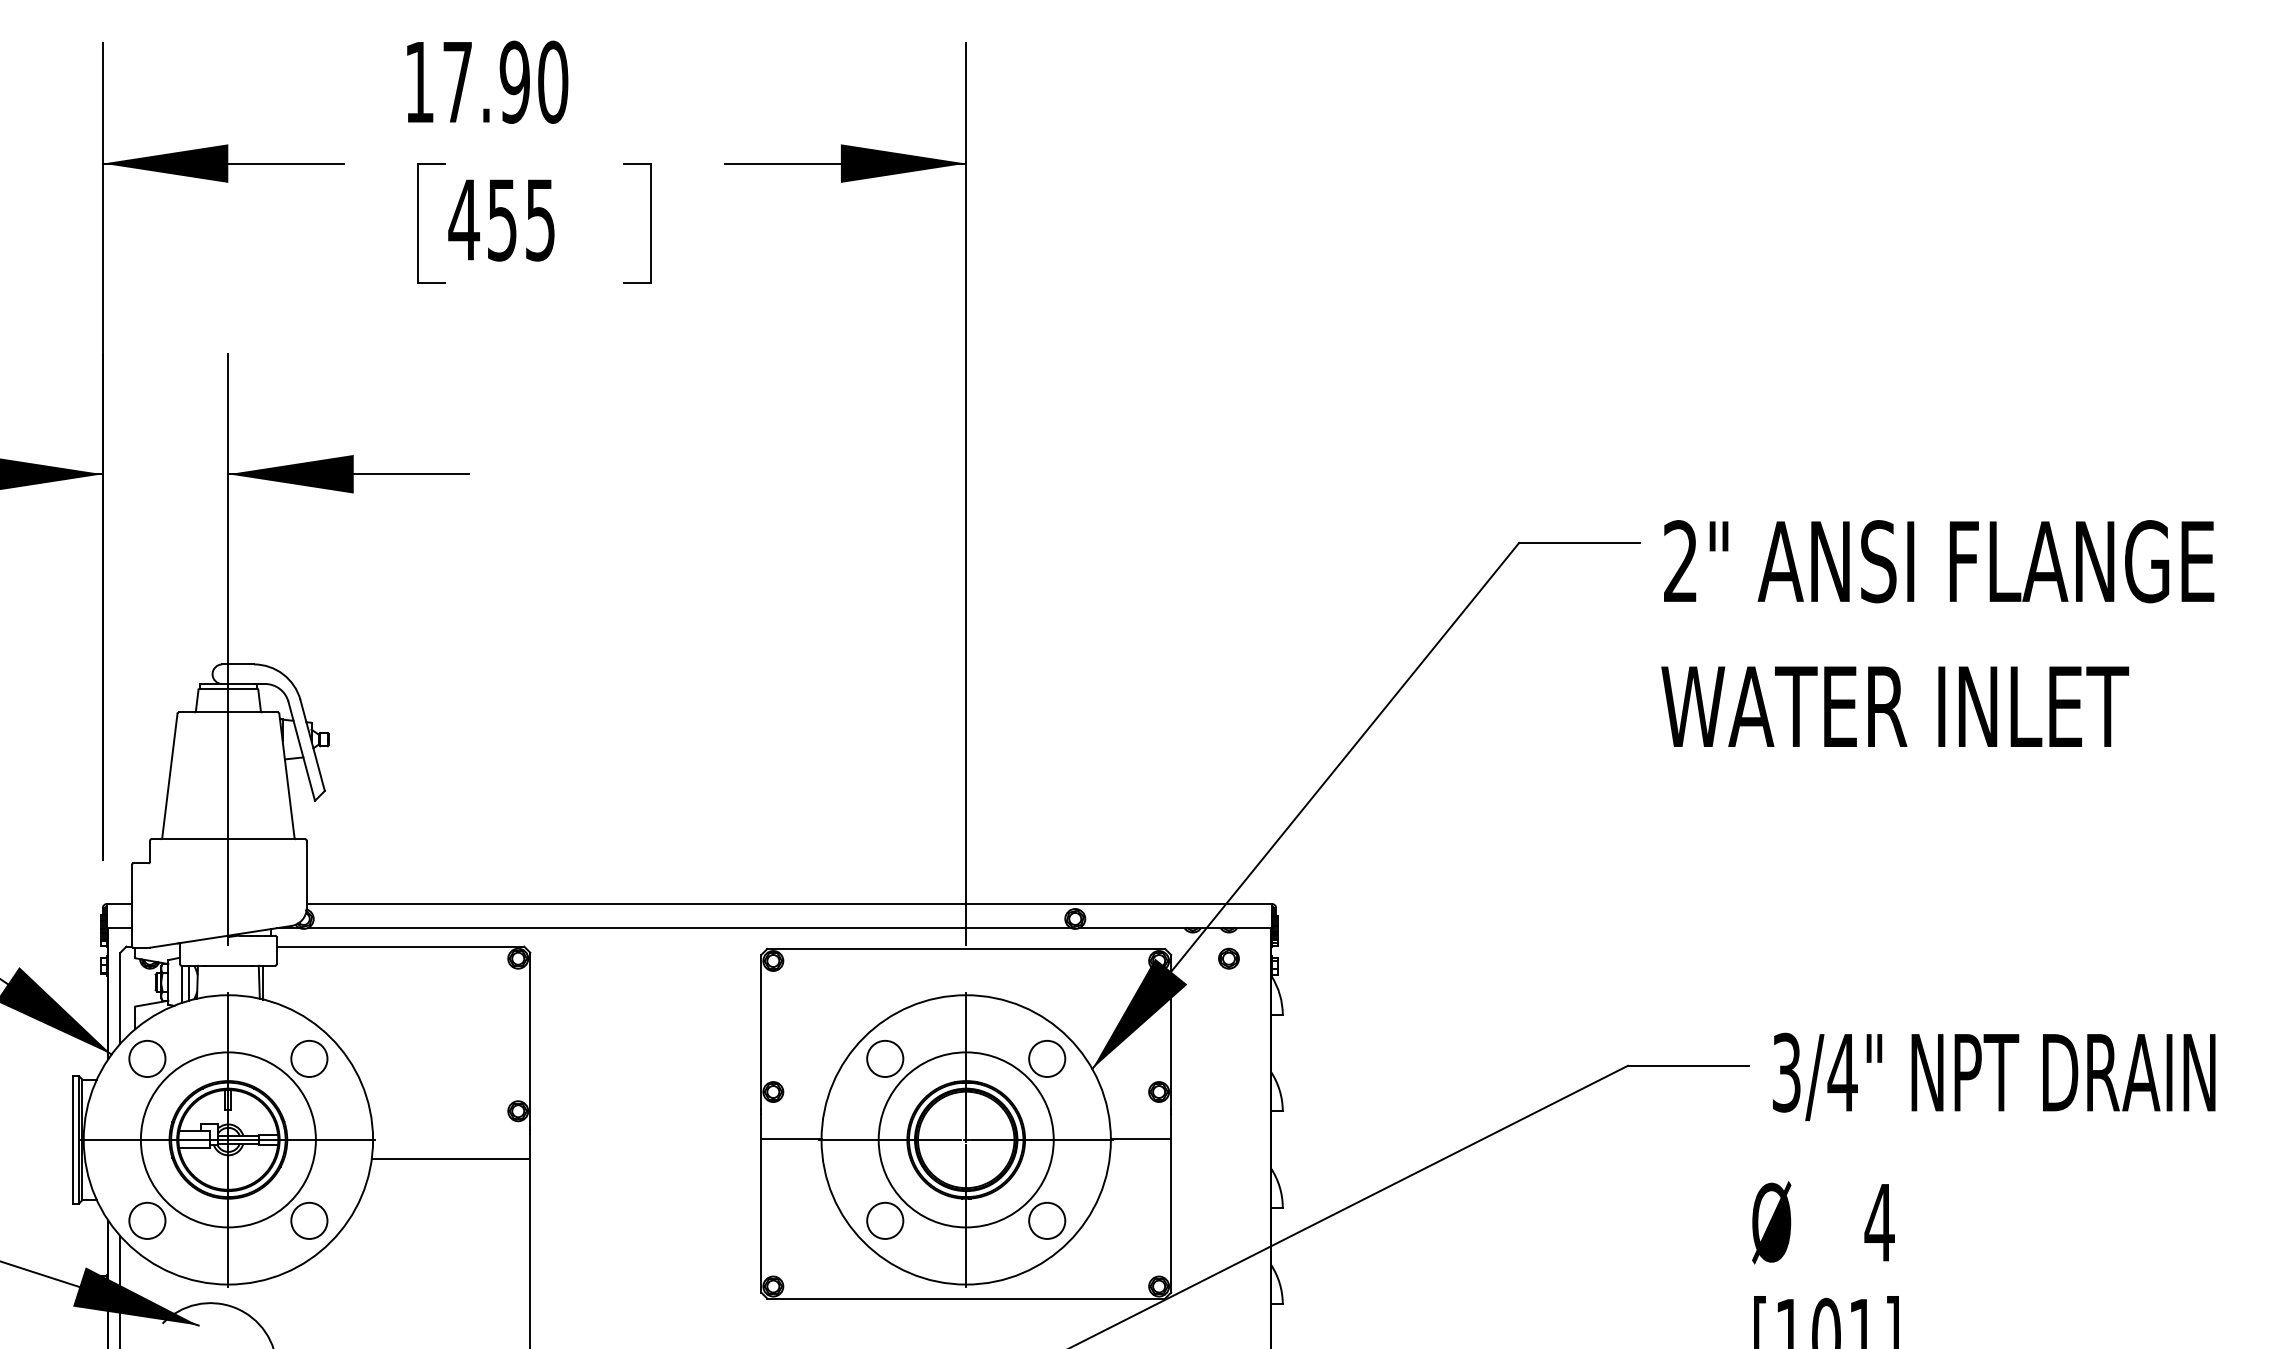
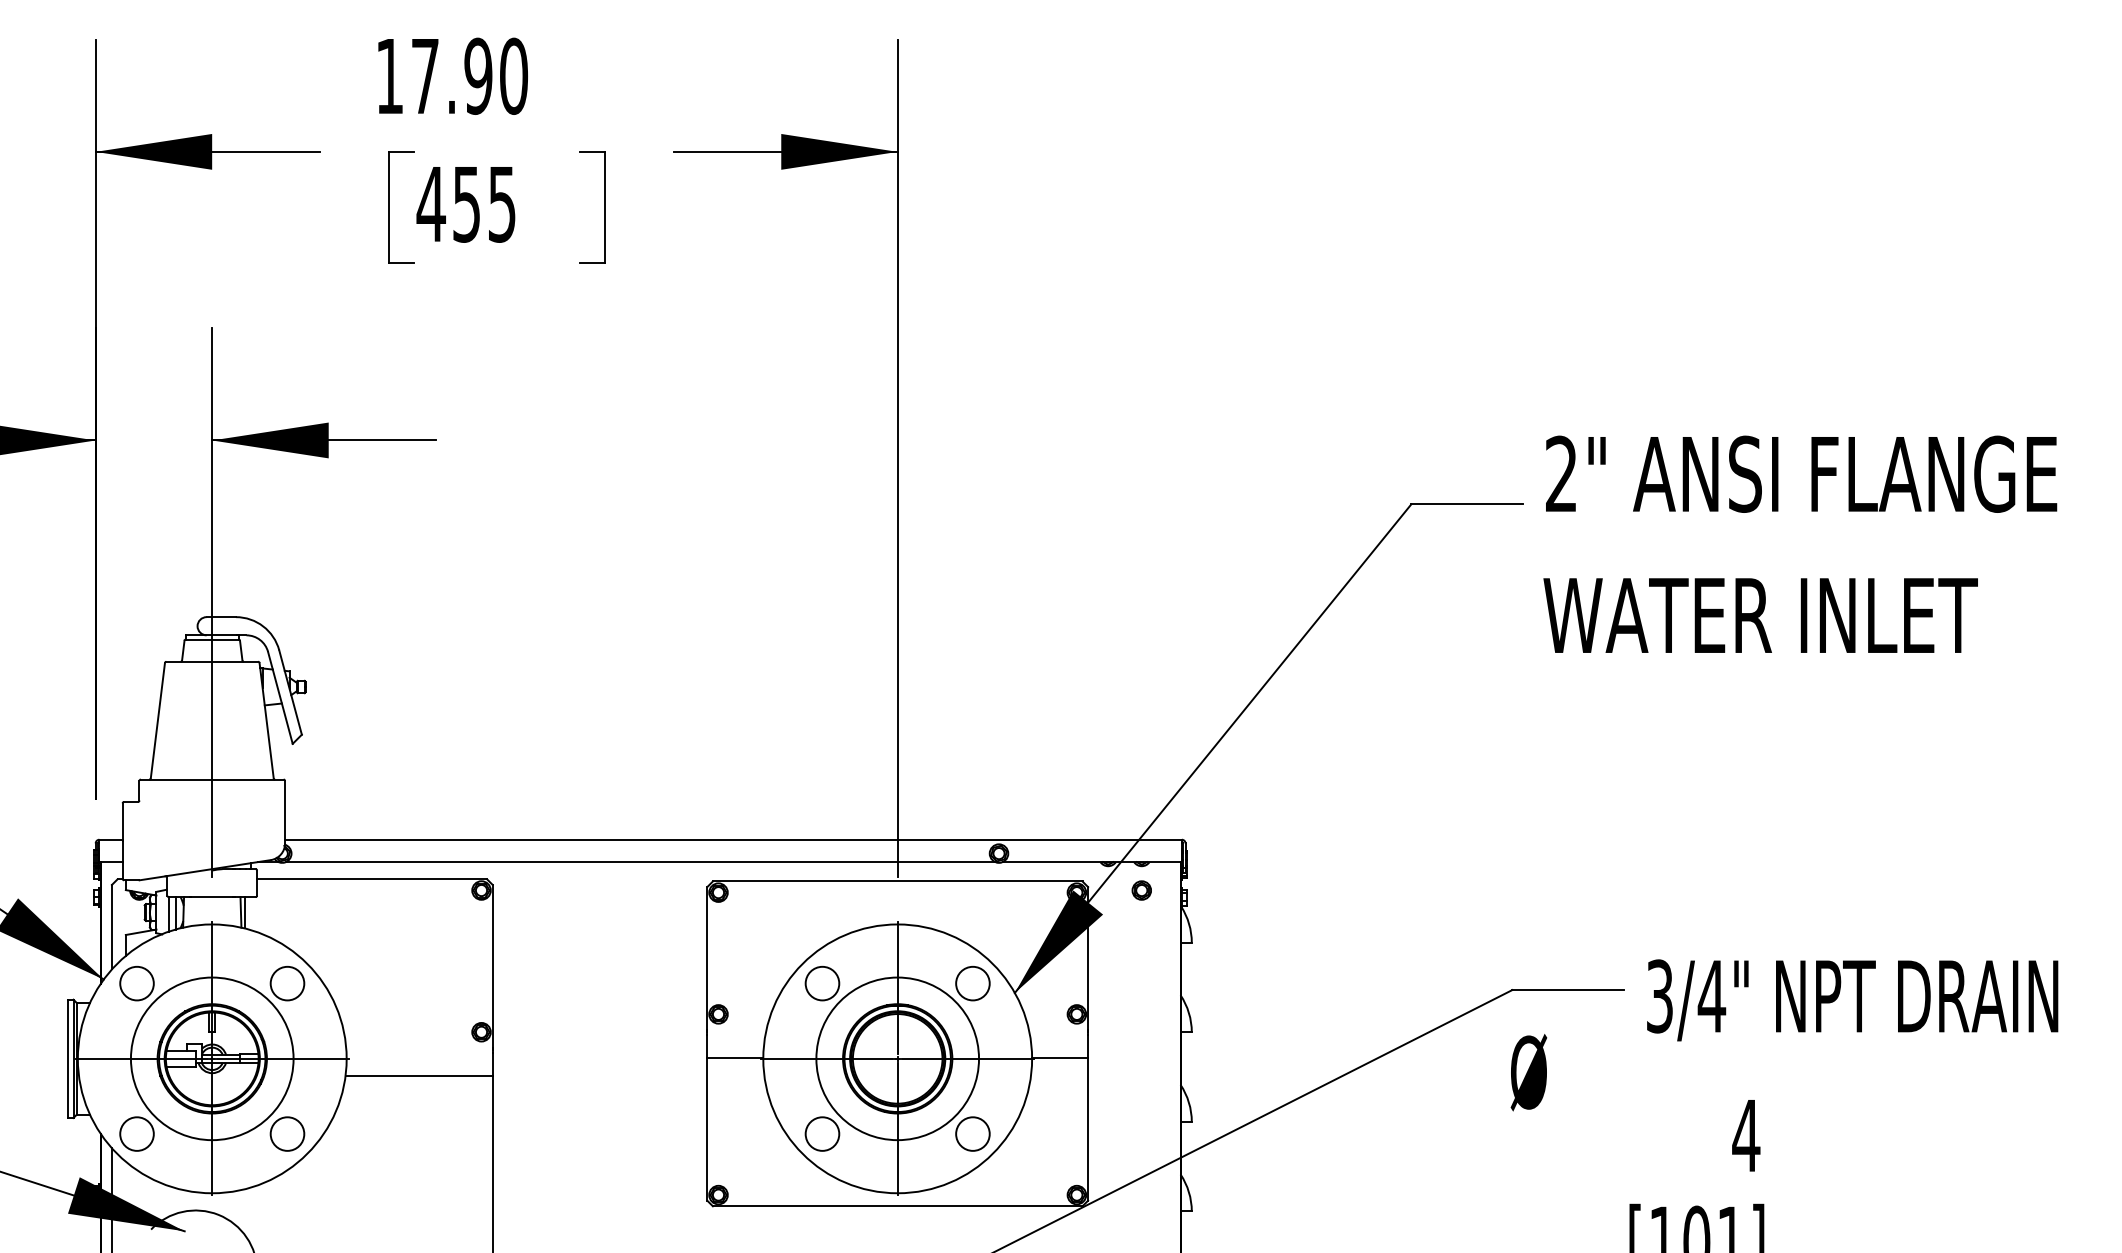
text: (1939, 561) -> (1801, 474), moved
text: (1895, 706) -> (1761, 615), moved
text: (1771, 1222) -> (1528, 1072), moved

